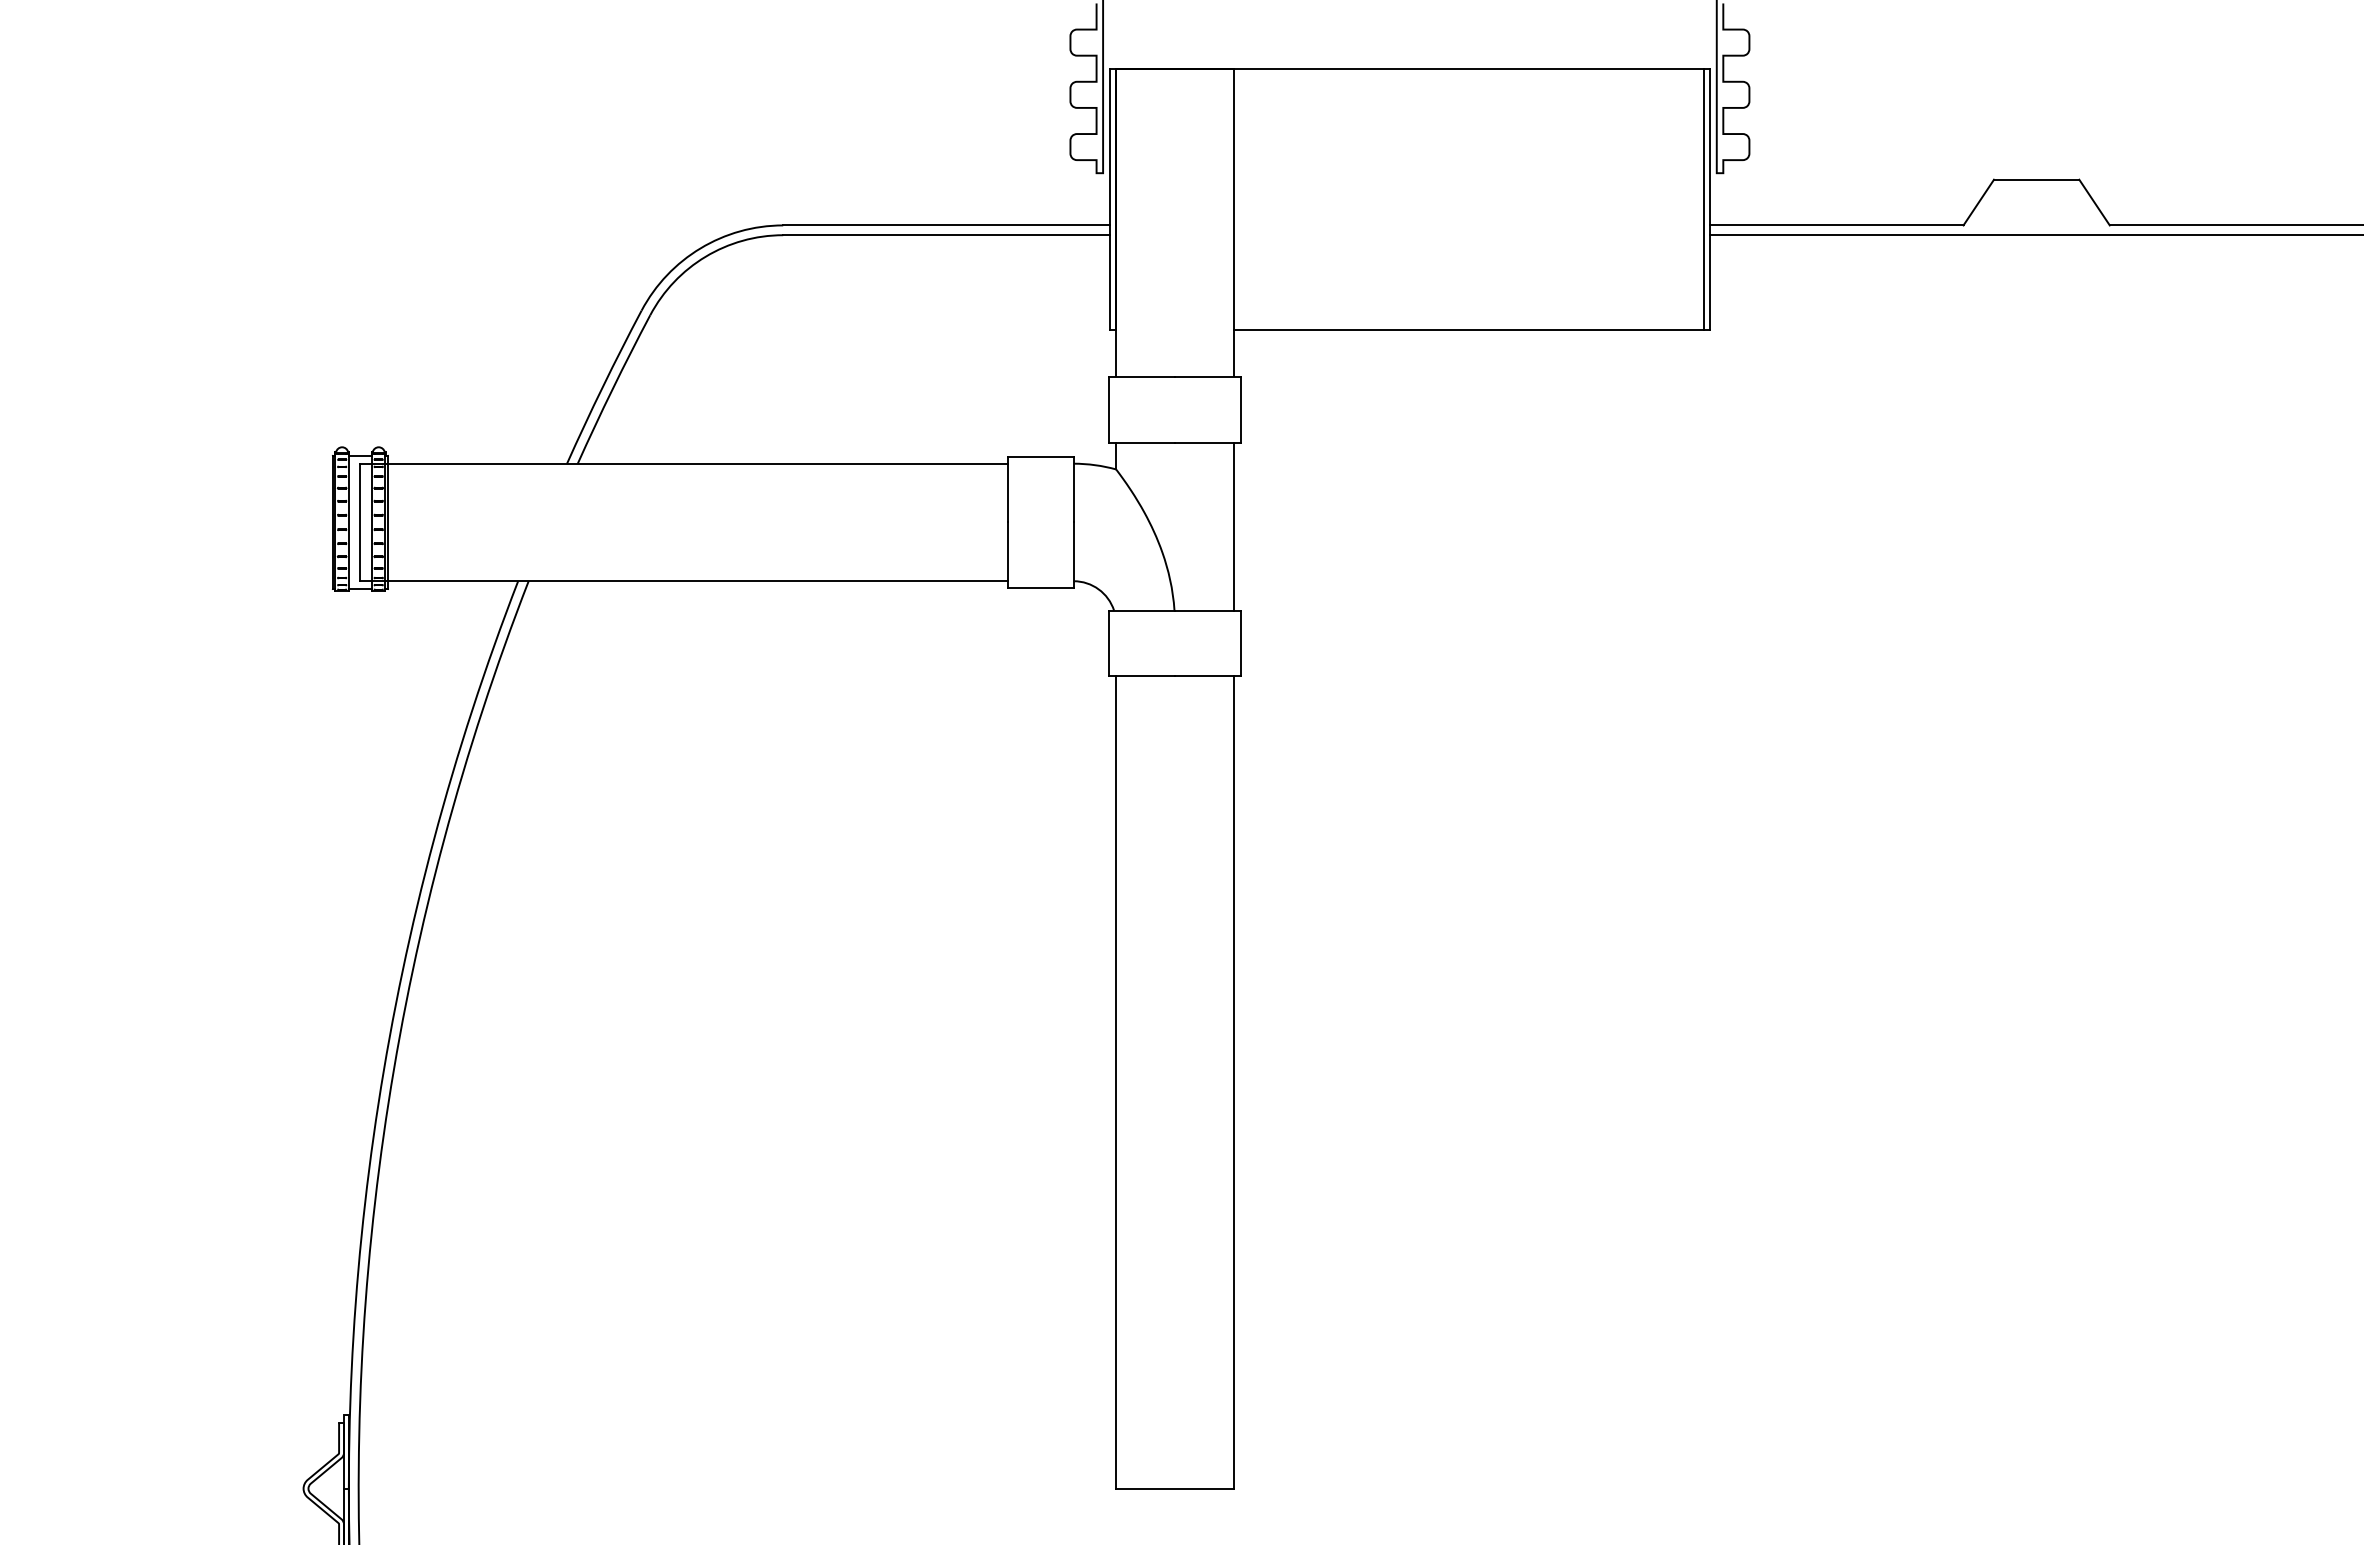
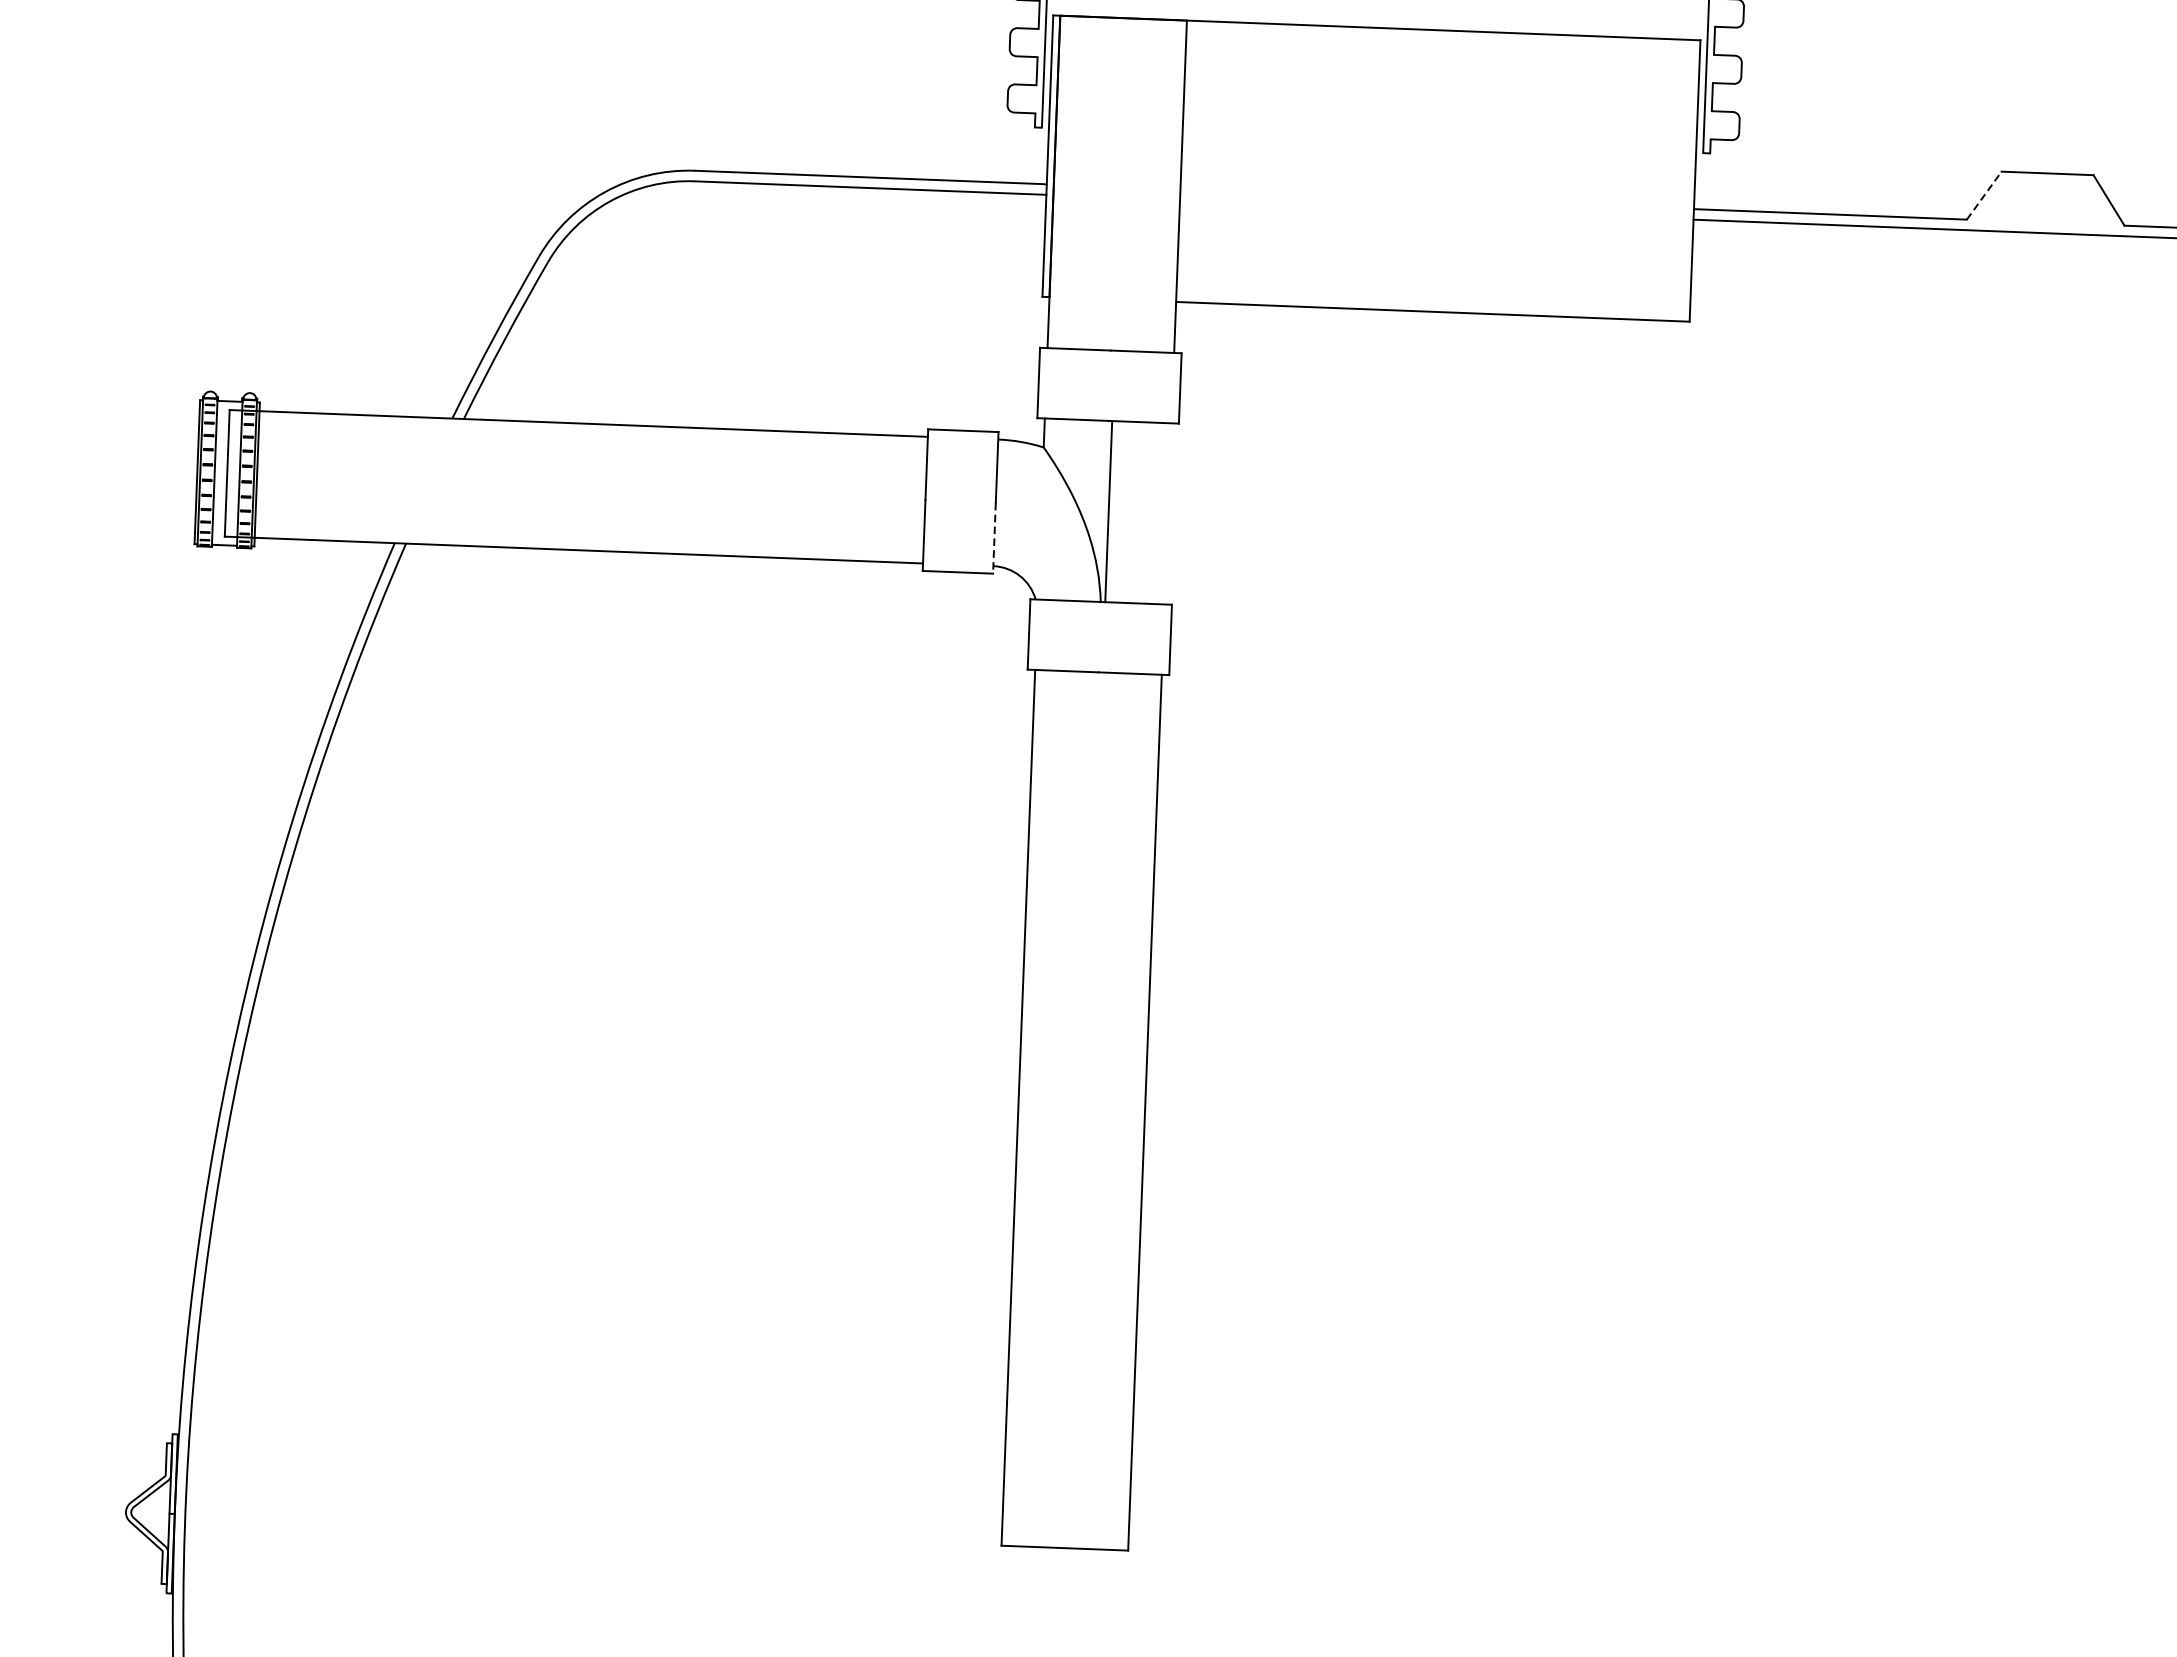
line: (1703, 198) -> (1687, 179), removed
line: (1979, 202) -> (1985, 195), solid -> dashed
line: (1233, 526) -> (1108, 511), moved
line: (1073, 555) -> (994, 538), solid -> dashed

